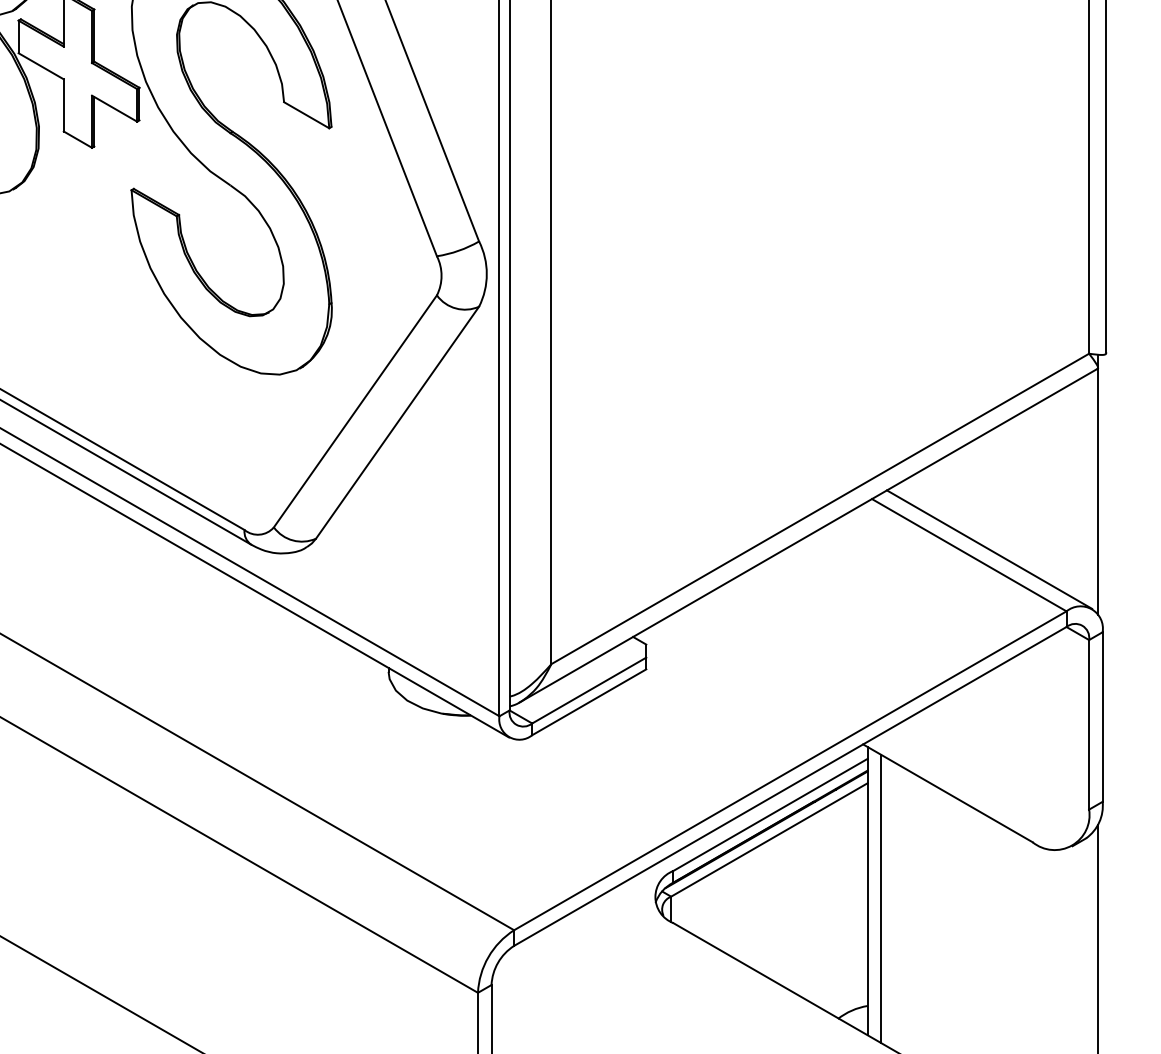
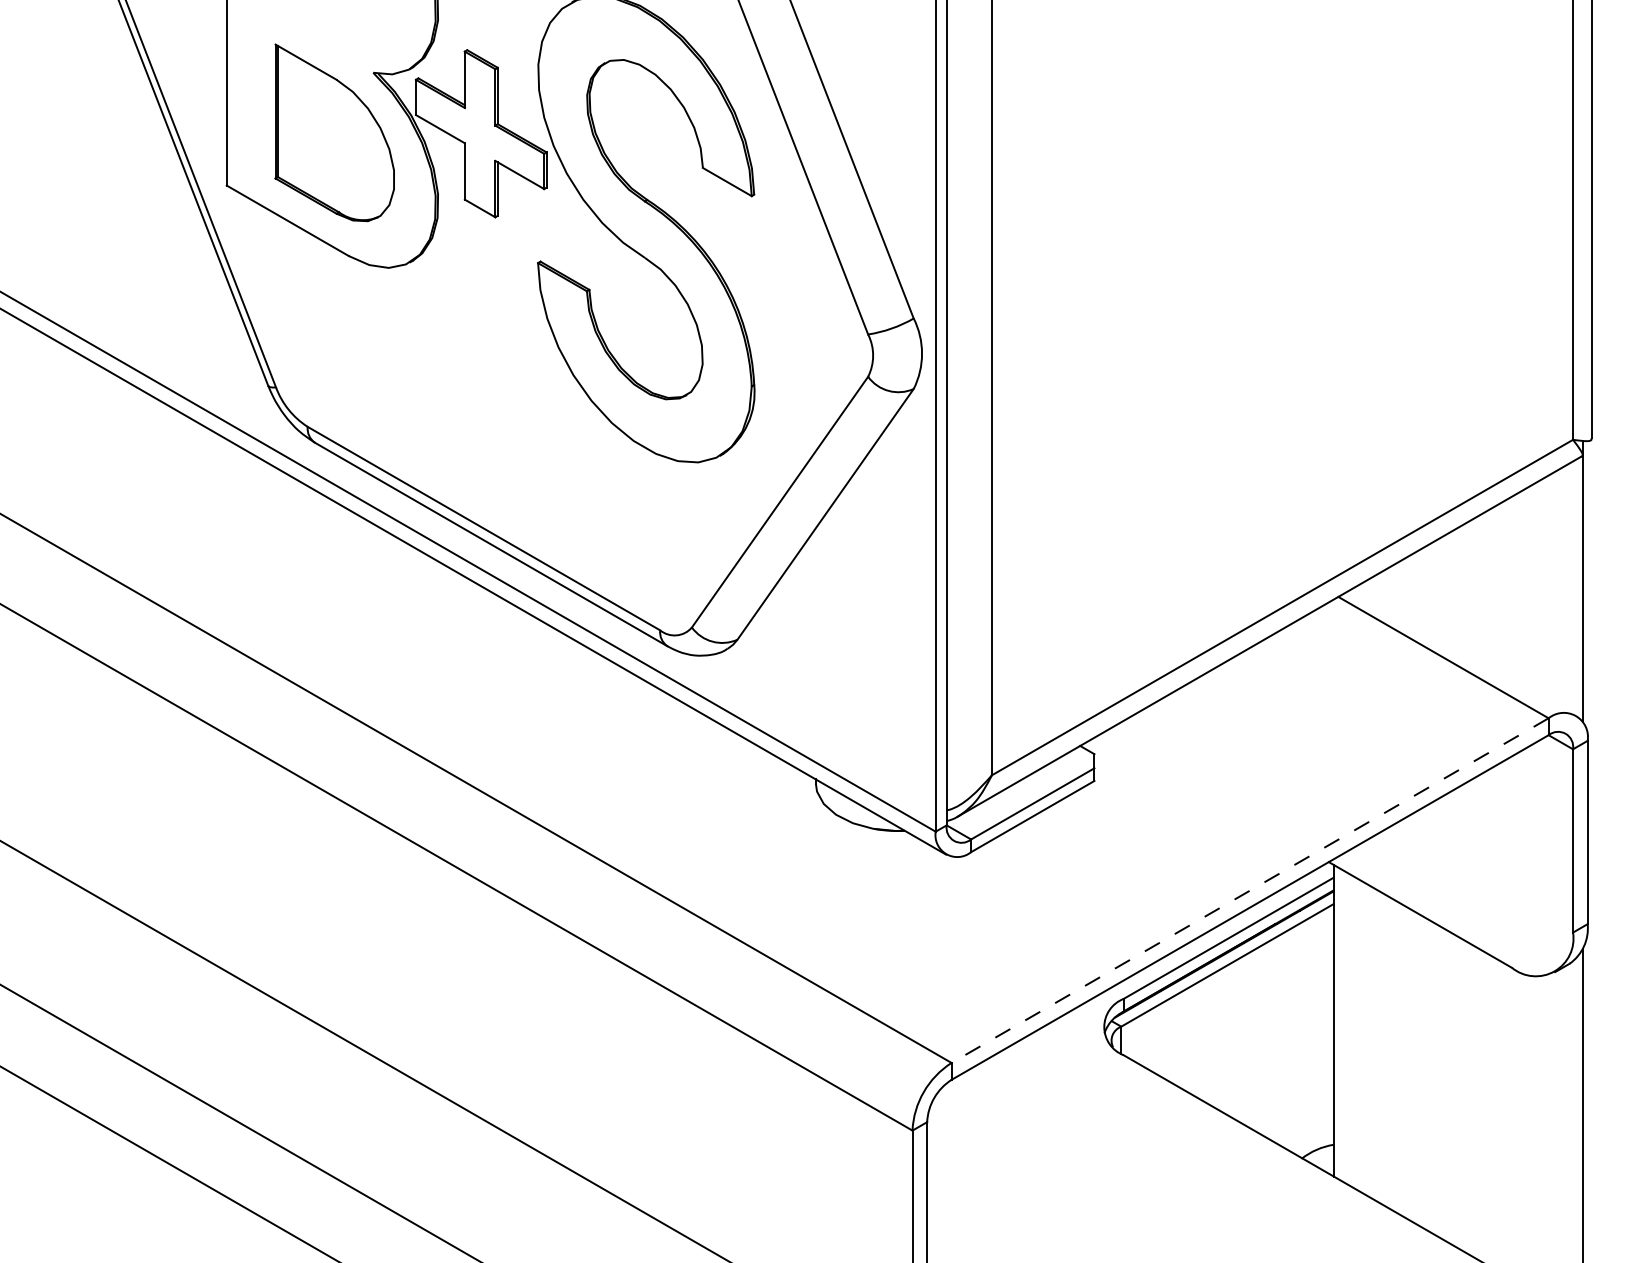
line: (989, 549) -> (1465, 651), removed
line: (790, 770) -> (1250, 890), solid -> dashed
line: (881, 898) -> (1348, 1028), removed

